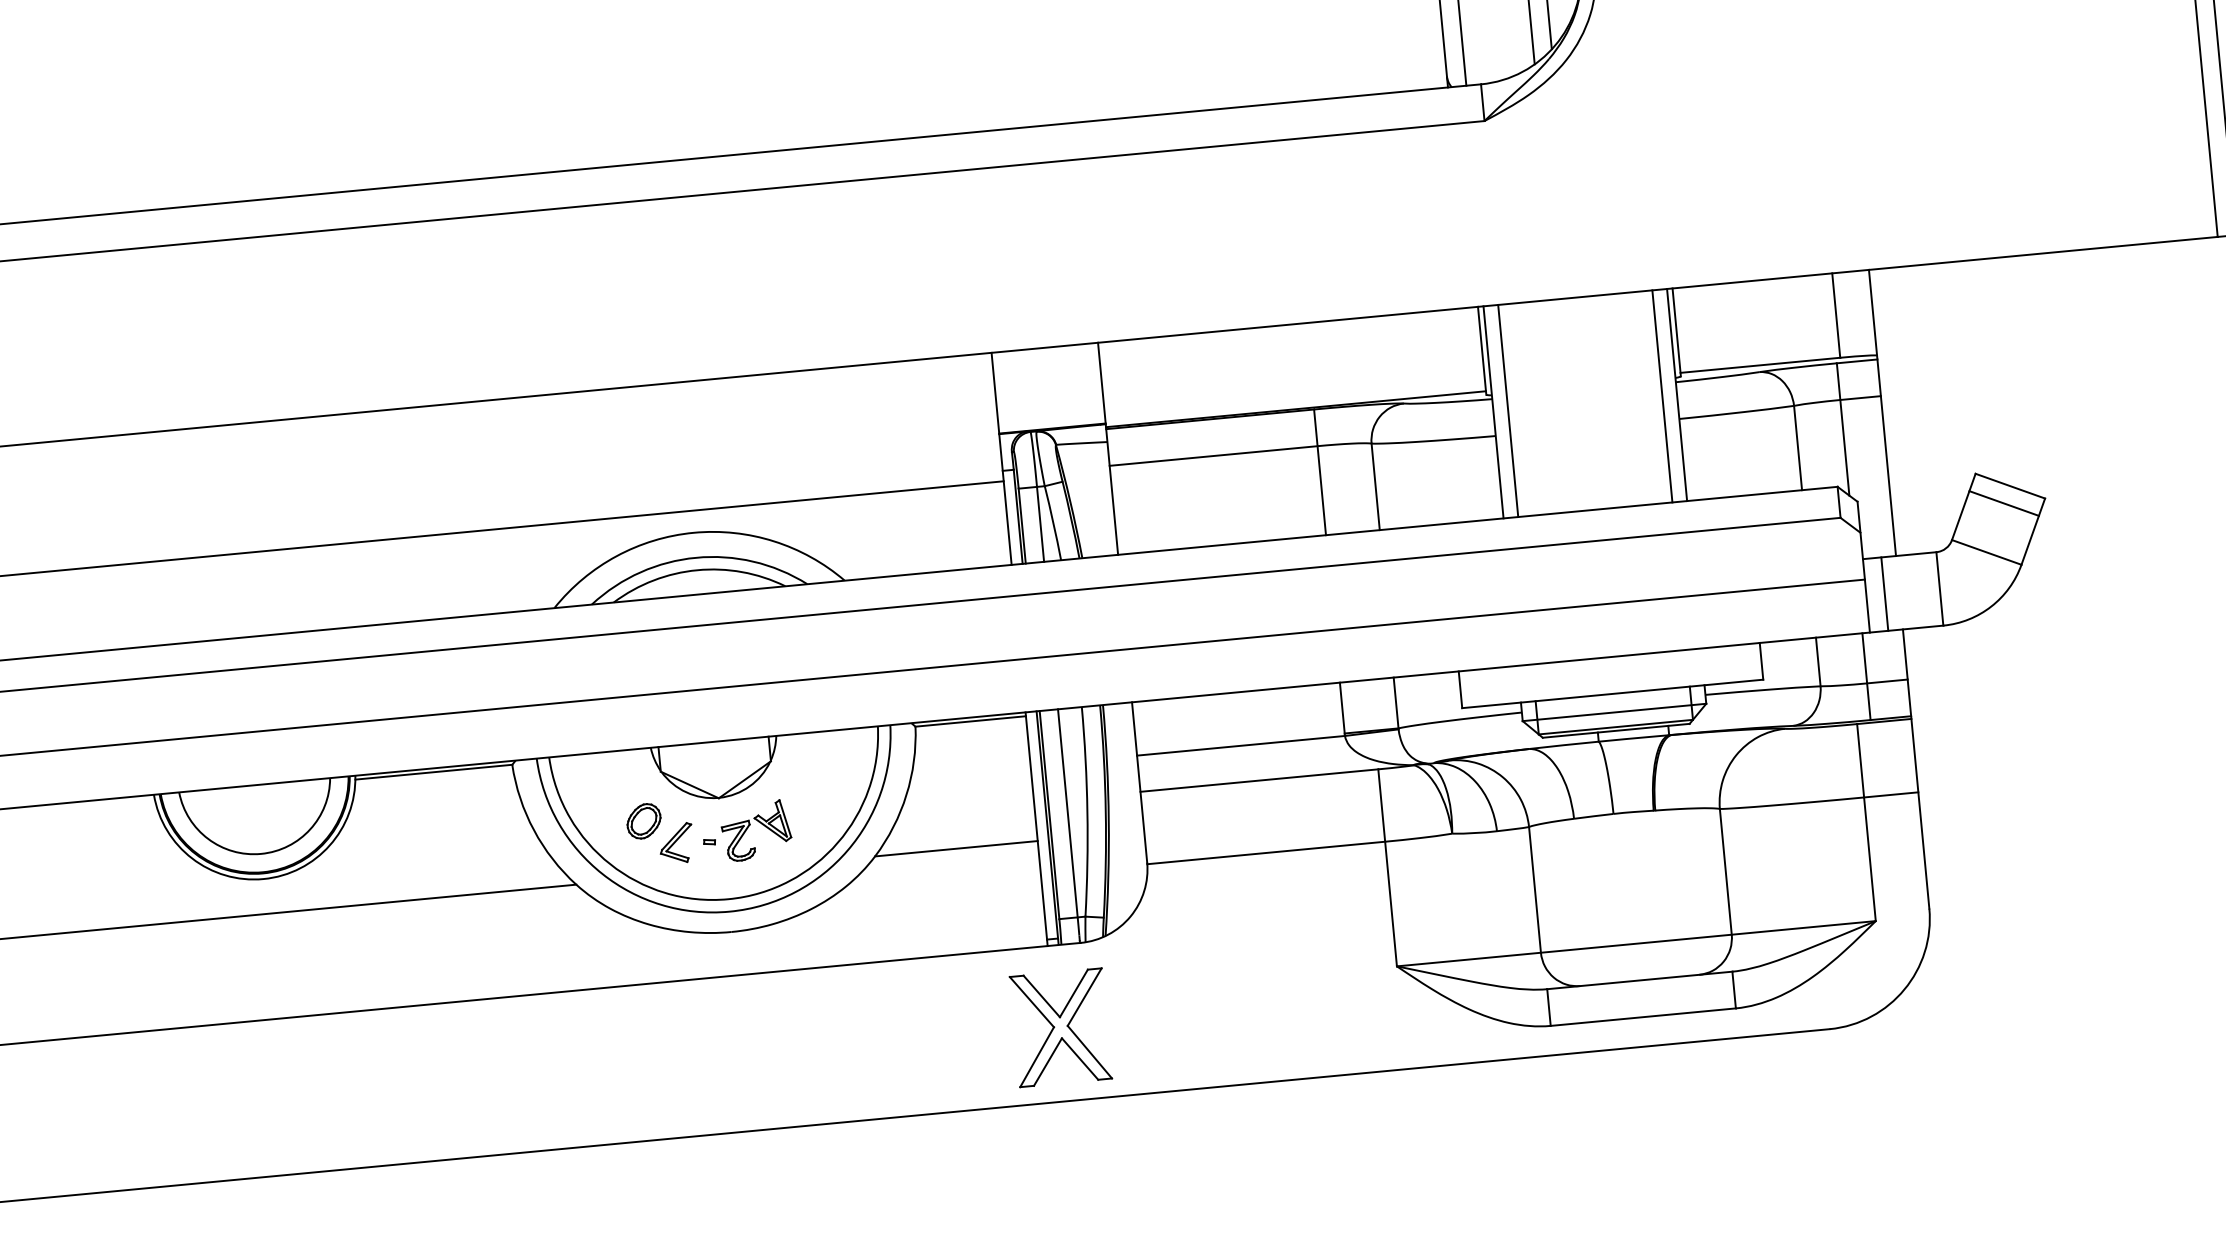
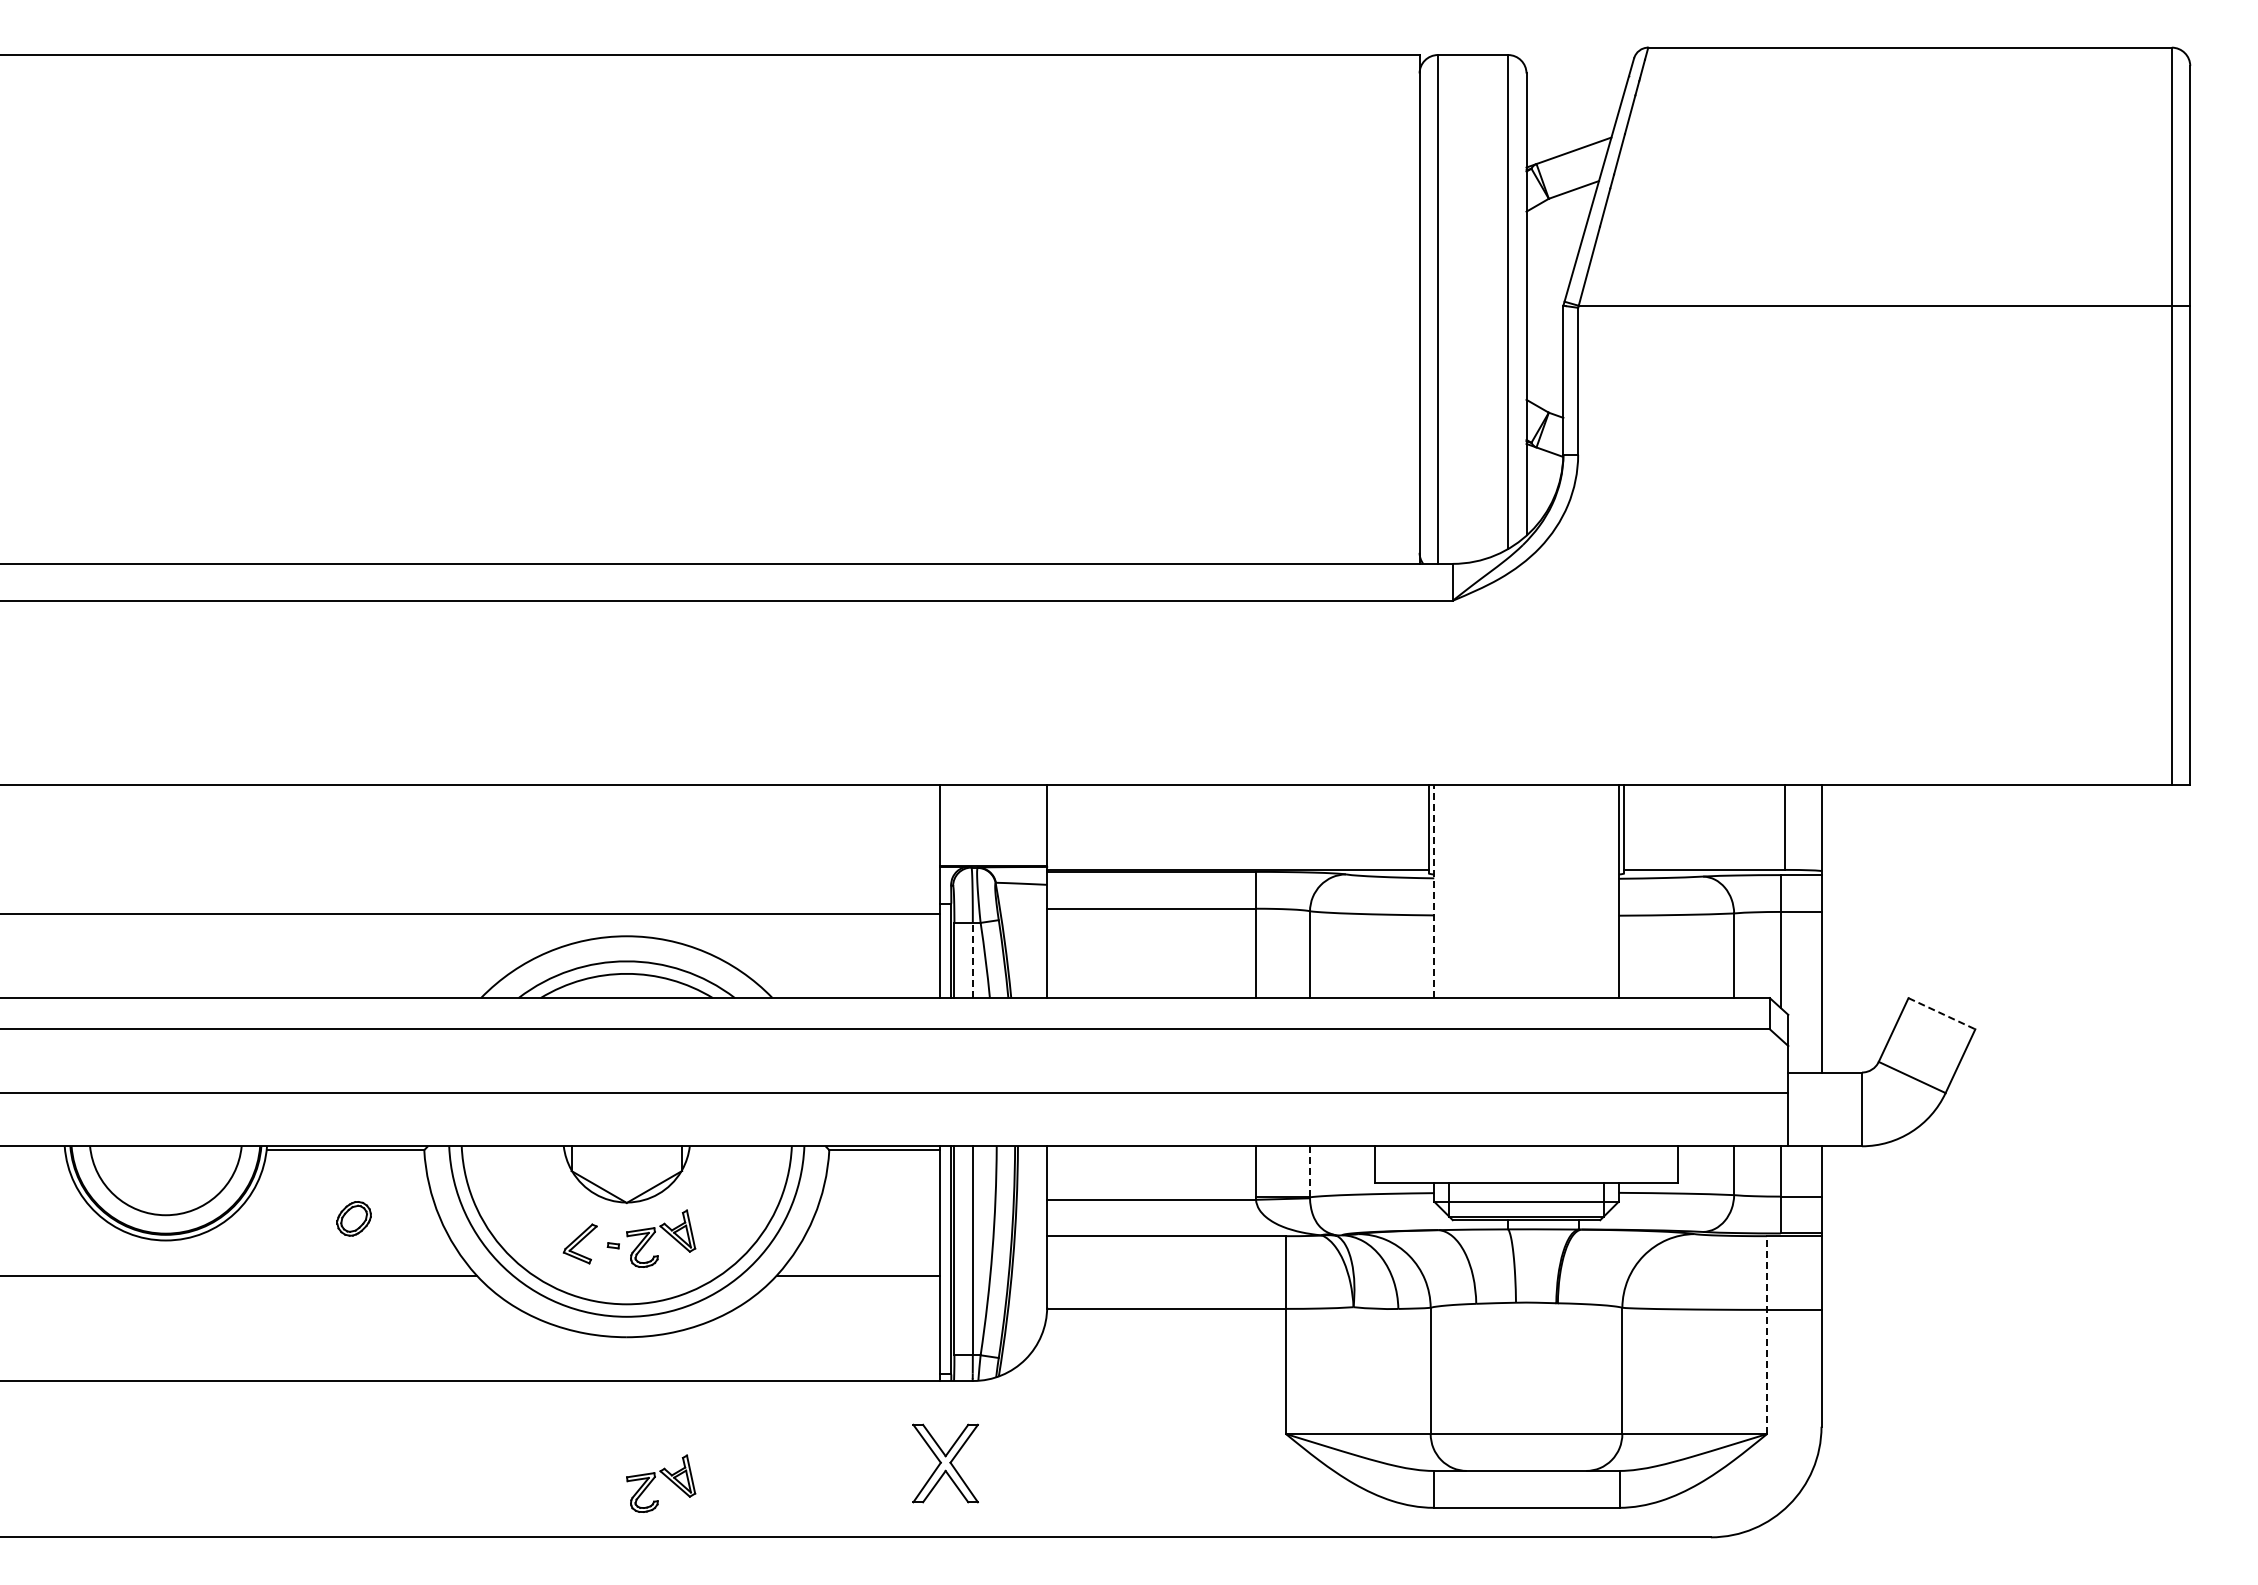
line: (1661, 396) -> (1603, 891), removed
line: (1508, 410) -> (1449, 891), removed
line: (1493, 412) -> (1434, 891), solid -> dashed
line: (2009, 485) -> (1941, 1013), solid -> dashed
line: (2003, 503) -> (1933, 1030), removed
line: (1040, 524) -> (972, 960), solid -> dashed
line: (1884, 594) -> (1806, 1109), removed
line: (1396, 702) -> (1310, 1171), solid -> dashed
part: (643, 821) -> (353, 1218), moved
line: (1866, 822) -> (1767, 1335), solid -> dashed
part: (1060, 1027) -> (945, 1463), size x0.7
part: (784, 1067) -> (666, 1477), added

